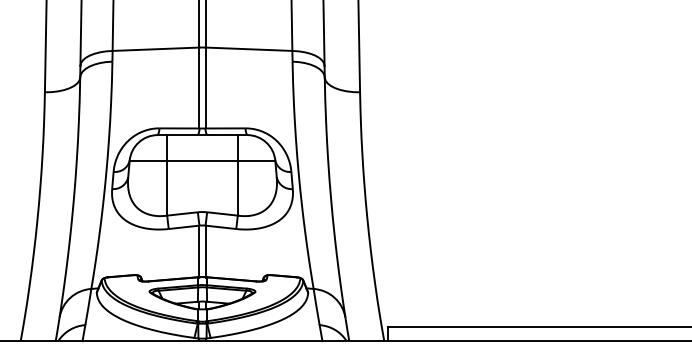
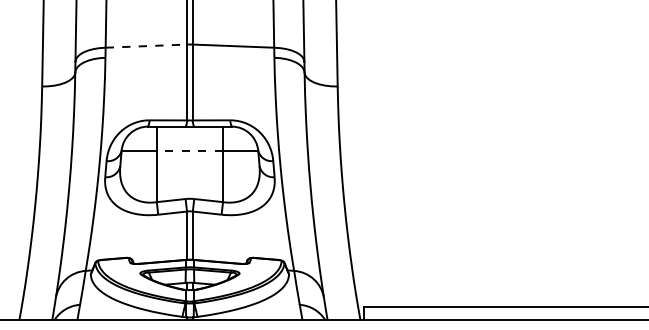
line: (156, 49) -> (146, 46), solid -> dashed
line: (202, 160) -> (189, 150), solid -> dashed

